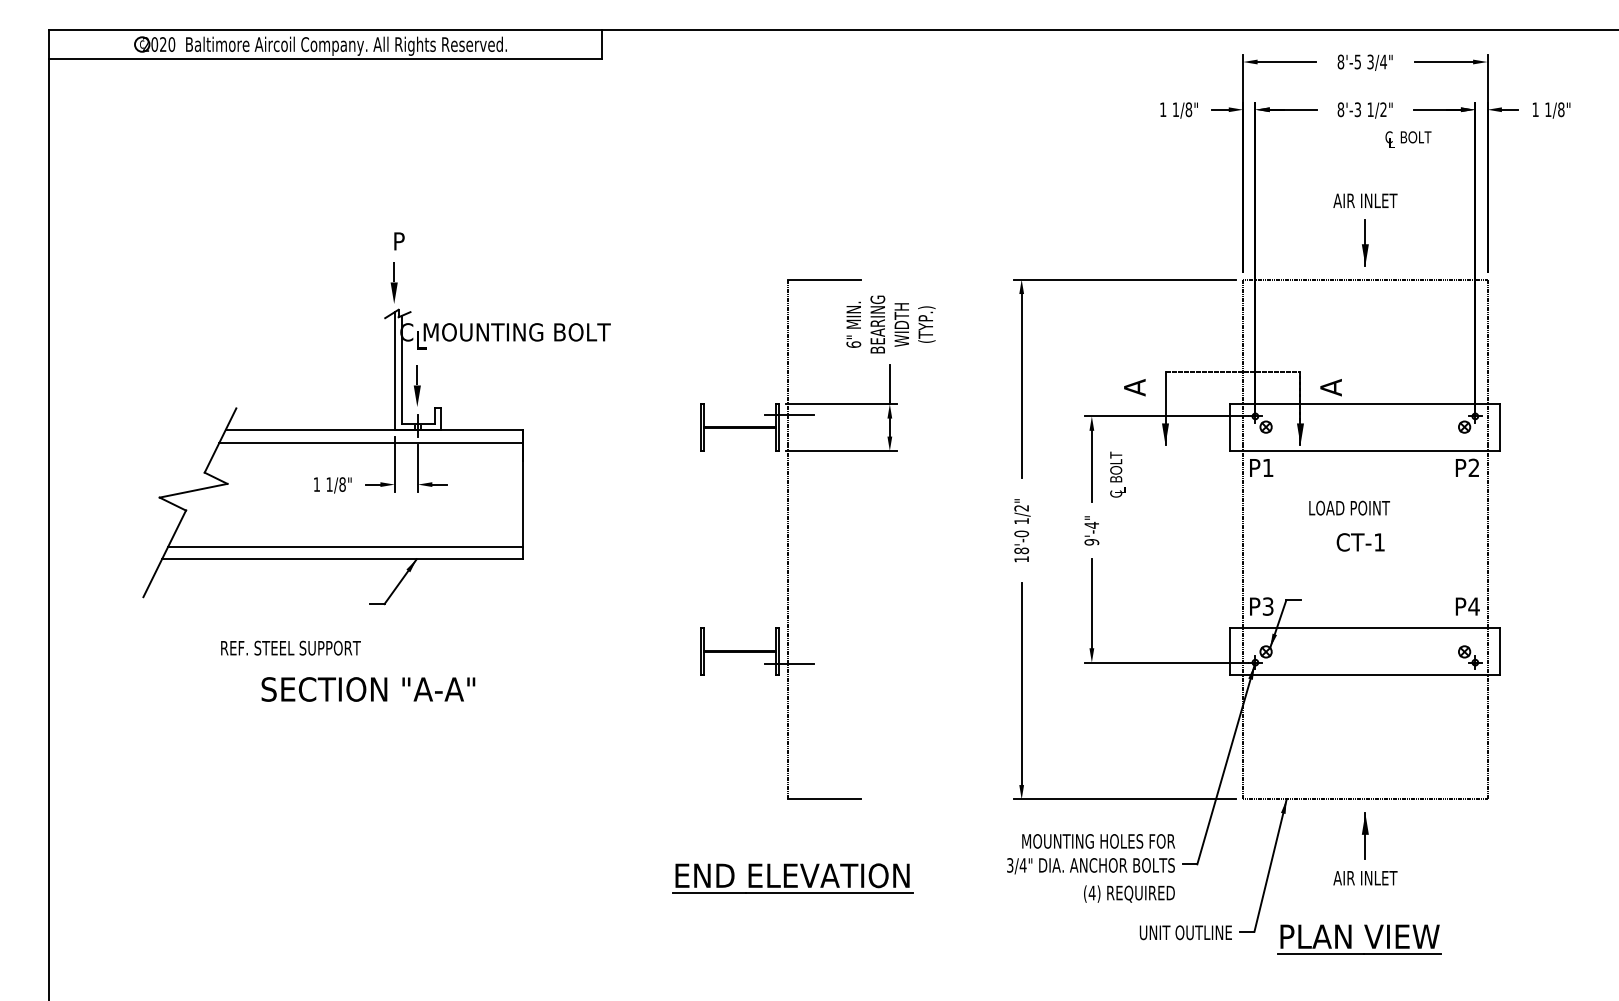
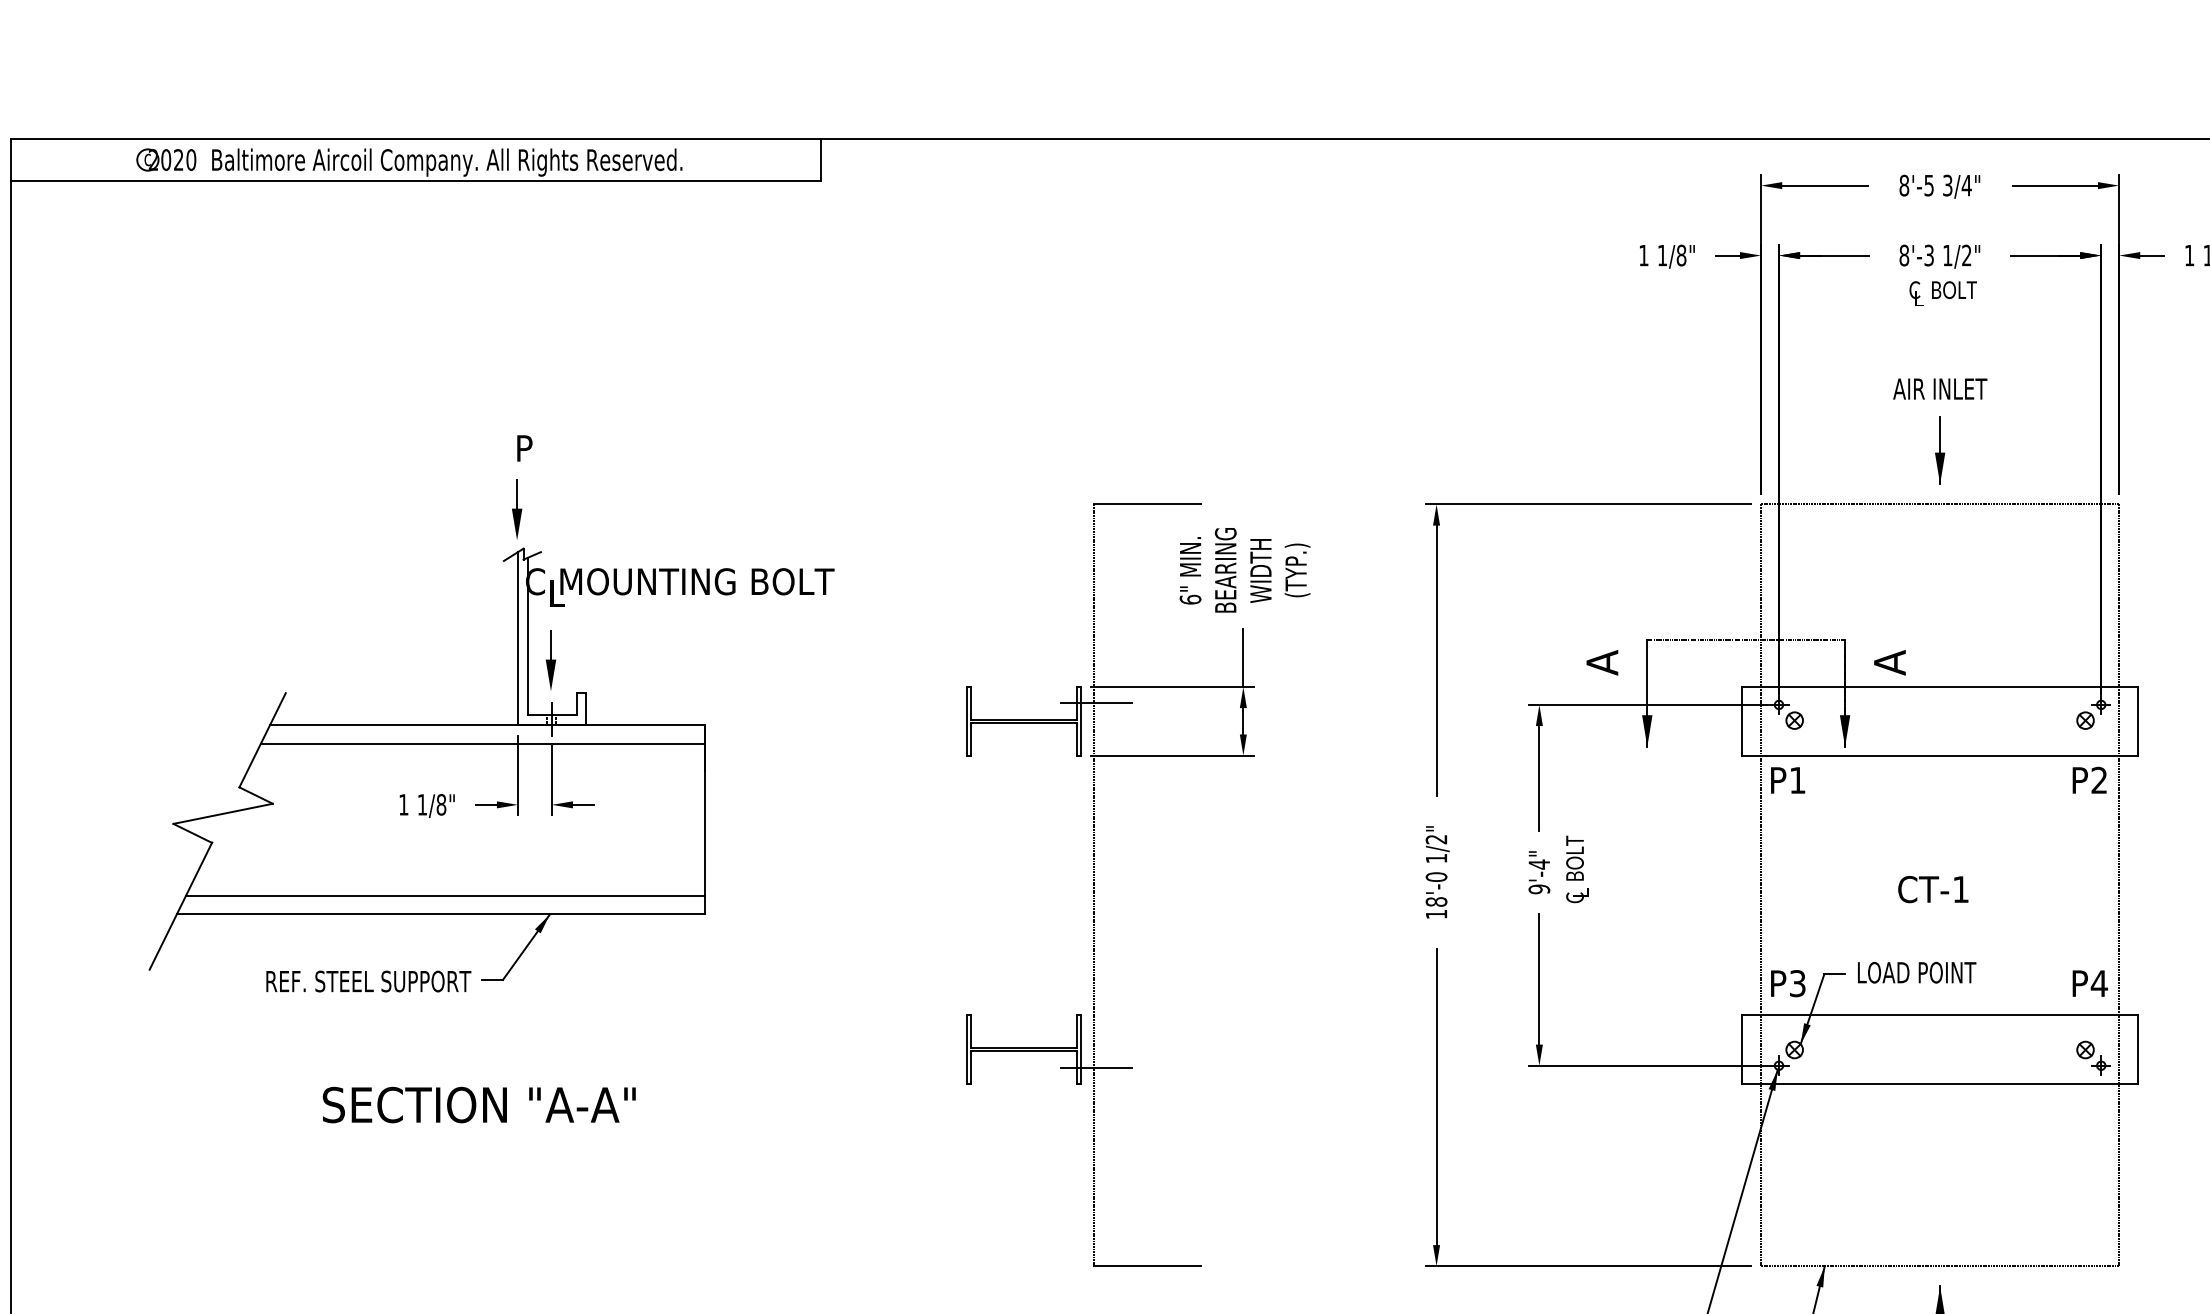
text: (1408, 139) -> (1943, 293), moved
text: (1117, 474) -> (1576, 869), moved
text: (1349, 507) -> (1916, 971), moved
text: (290, 647) -> (368, 980), moved

